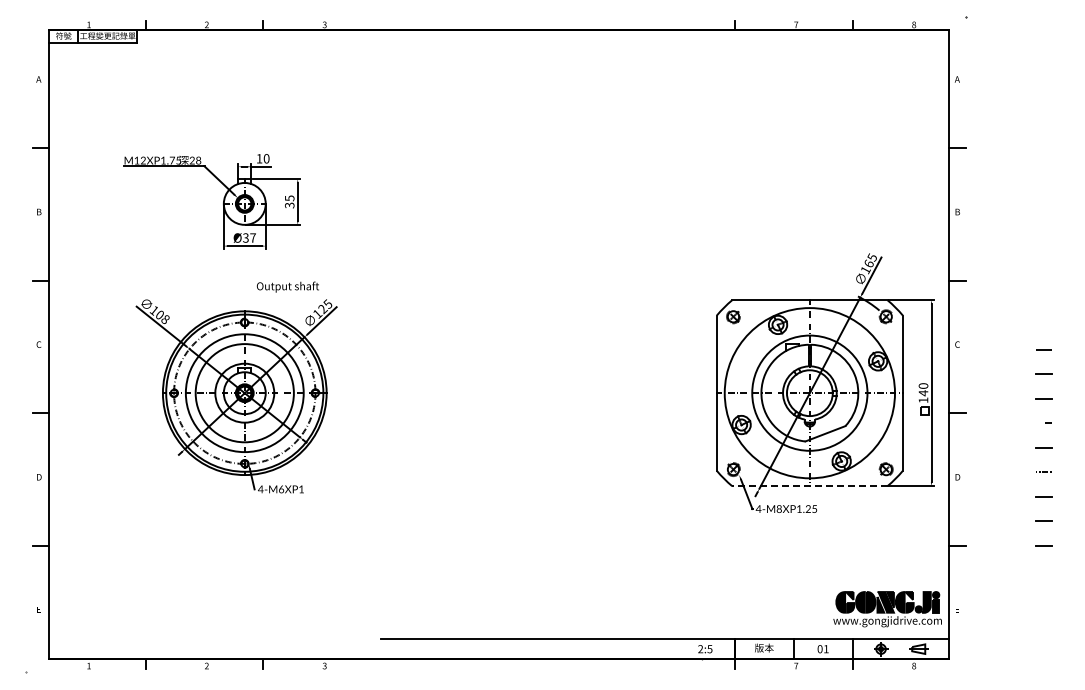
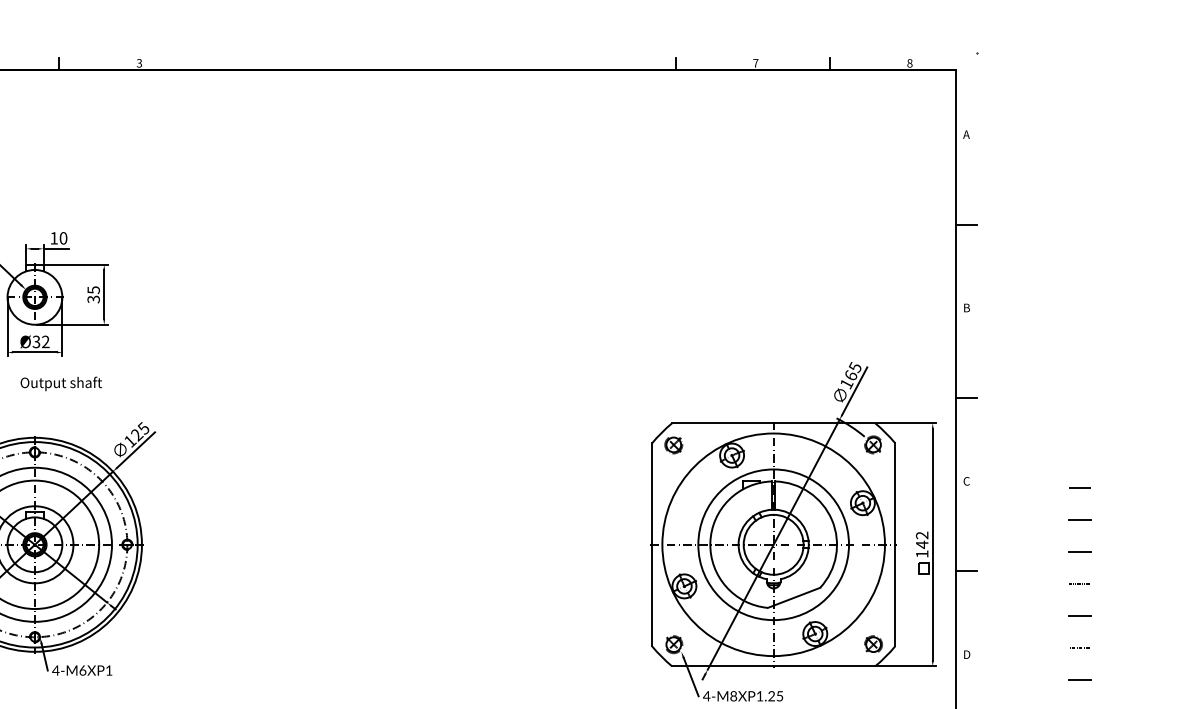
text: (252, 237) -> (45, 341), Ø37 -> Ø32
text: (287, 286) -> (60, 383), moved
text: (923, 385) -> (922, 534), 140 -> 142
line: (809, 486) -> (773, 666), dashed -> solid

